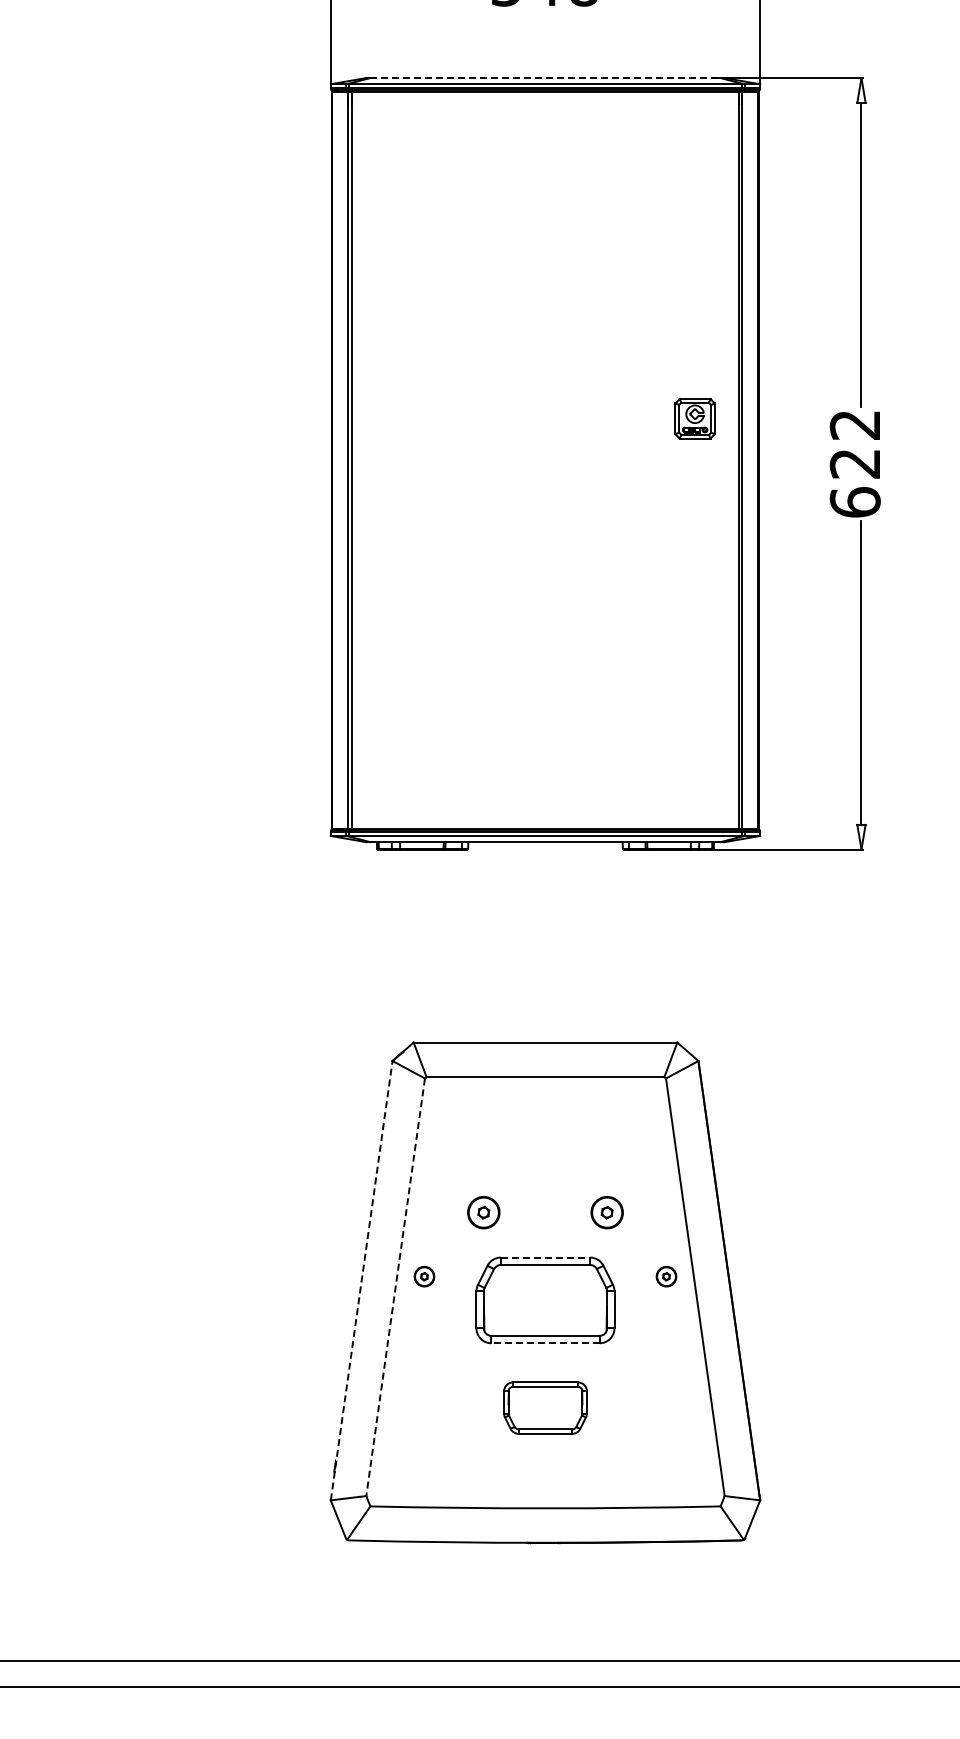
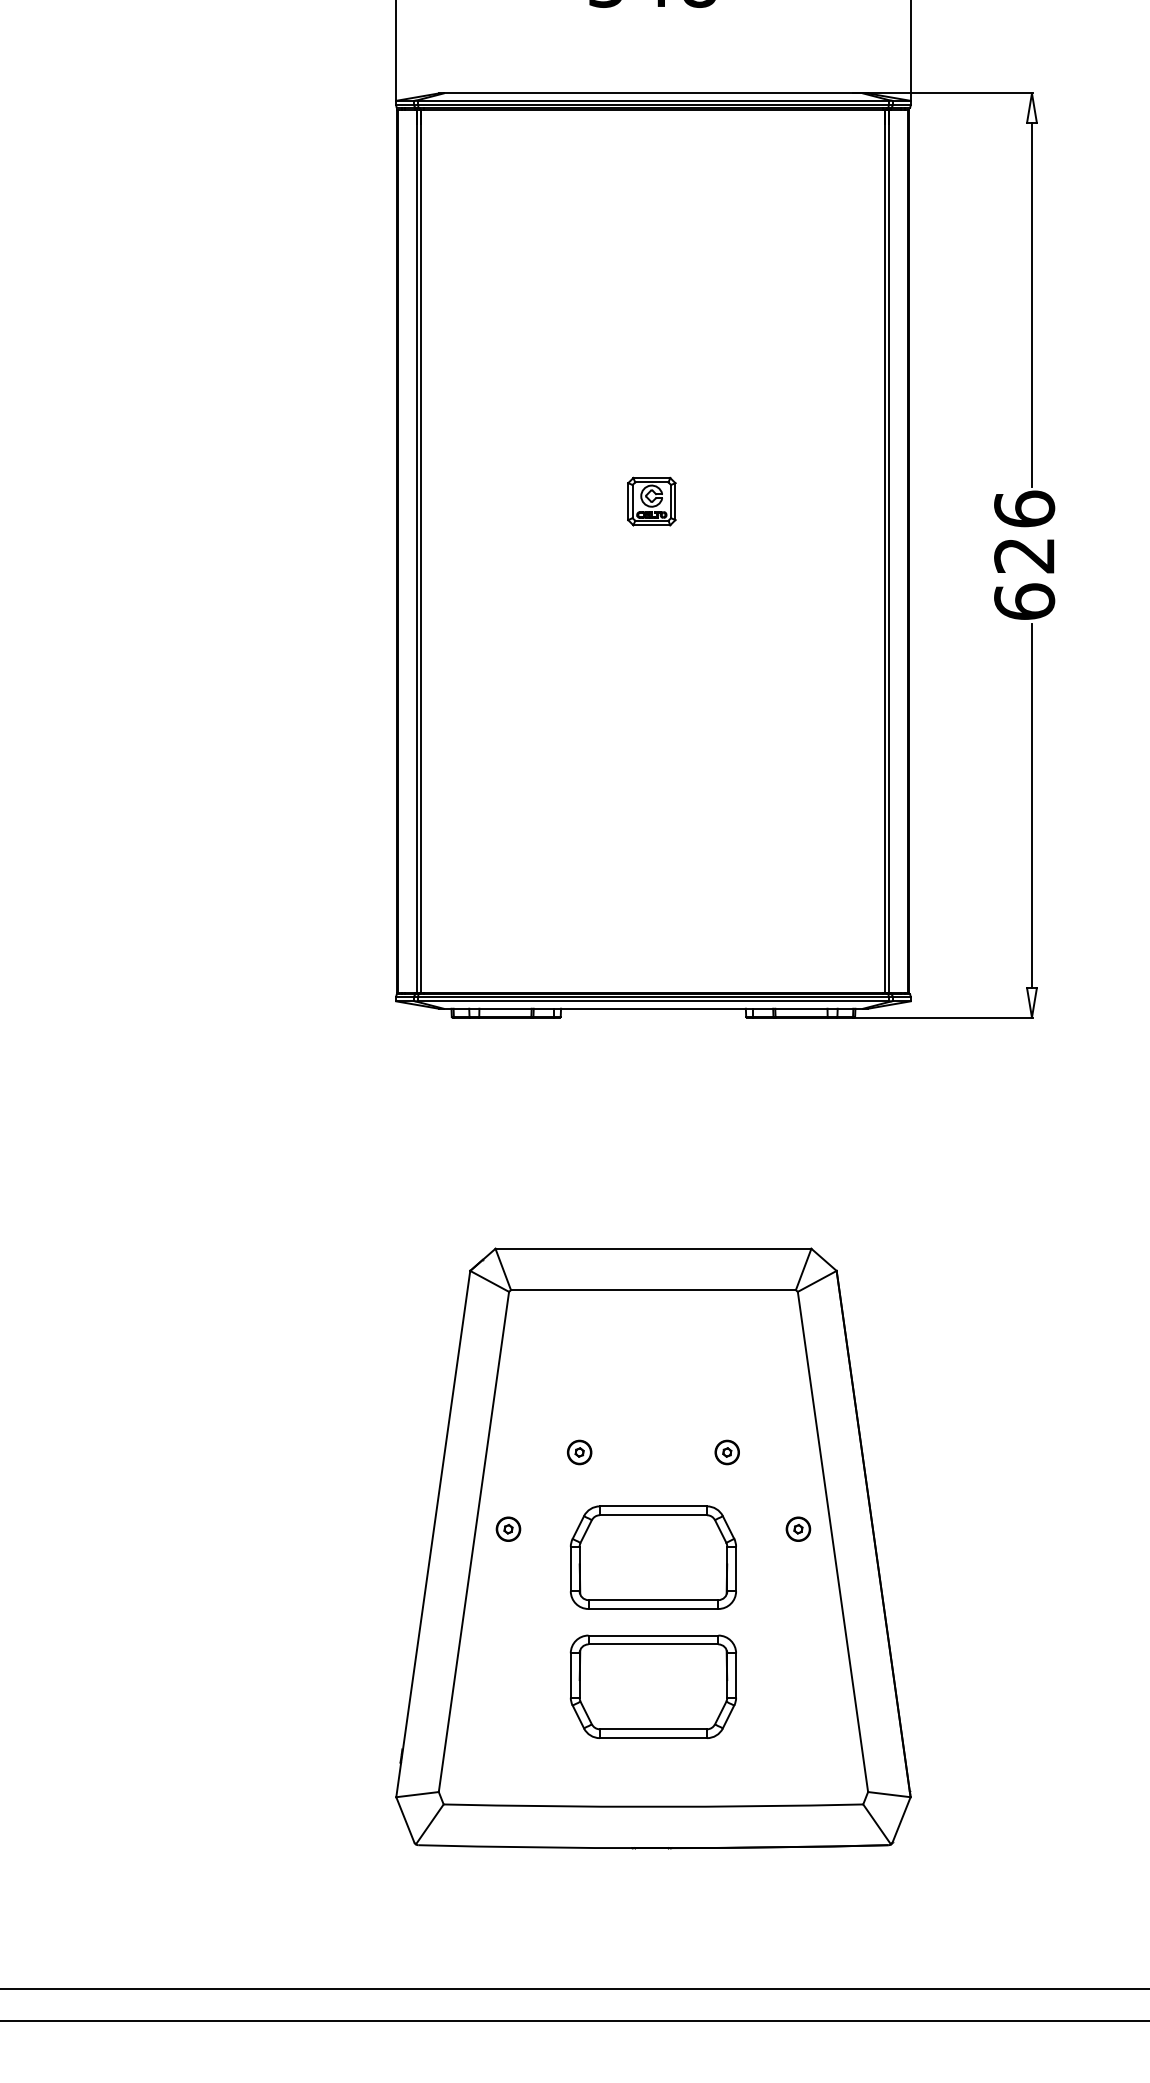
line: (546, 78) -> (654, 93), dashed -> solid
part: (694, 418) -> (651, 501), moved
text: (854, 424) -> (1023, 508), 622 -> 626
part: (483, 1212) -> (579, 1452), size x0.62
part: (606, 1212) -> (726, 1452), size x0.62
line: (545, 1257) -> (653, 1506), dashed -> solid
line: (361, 1280) -> (433, 1533), dashed -> solid
line: (395, 1287) -> (473, 1542), dashed -> solid
line: (545, 1343) -> (653, 1609), dashed -> solid
part: (545, 1407) -> (653, 1685), size x1.67

